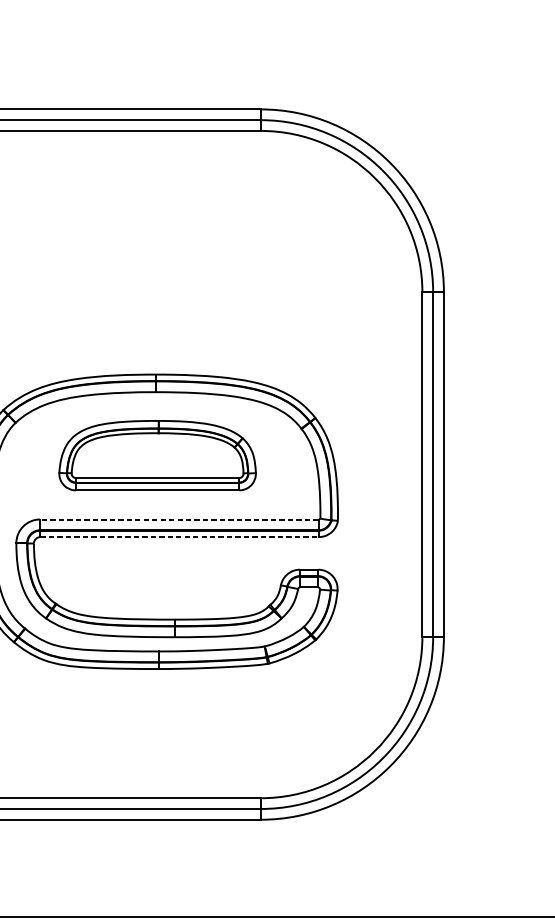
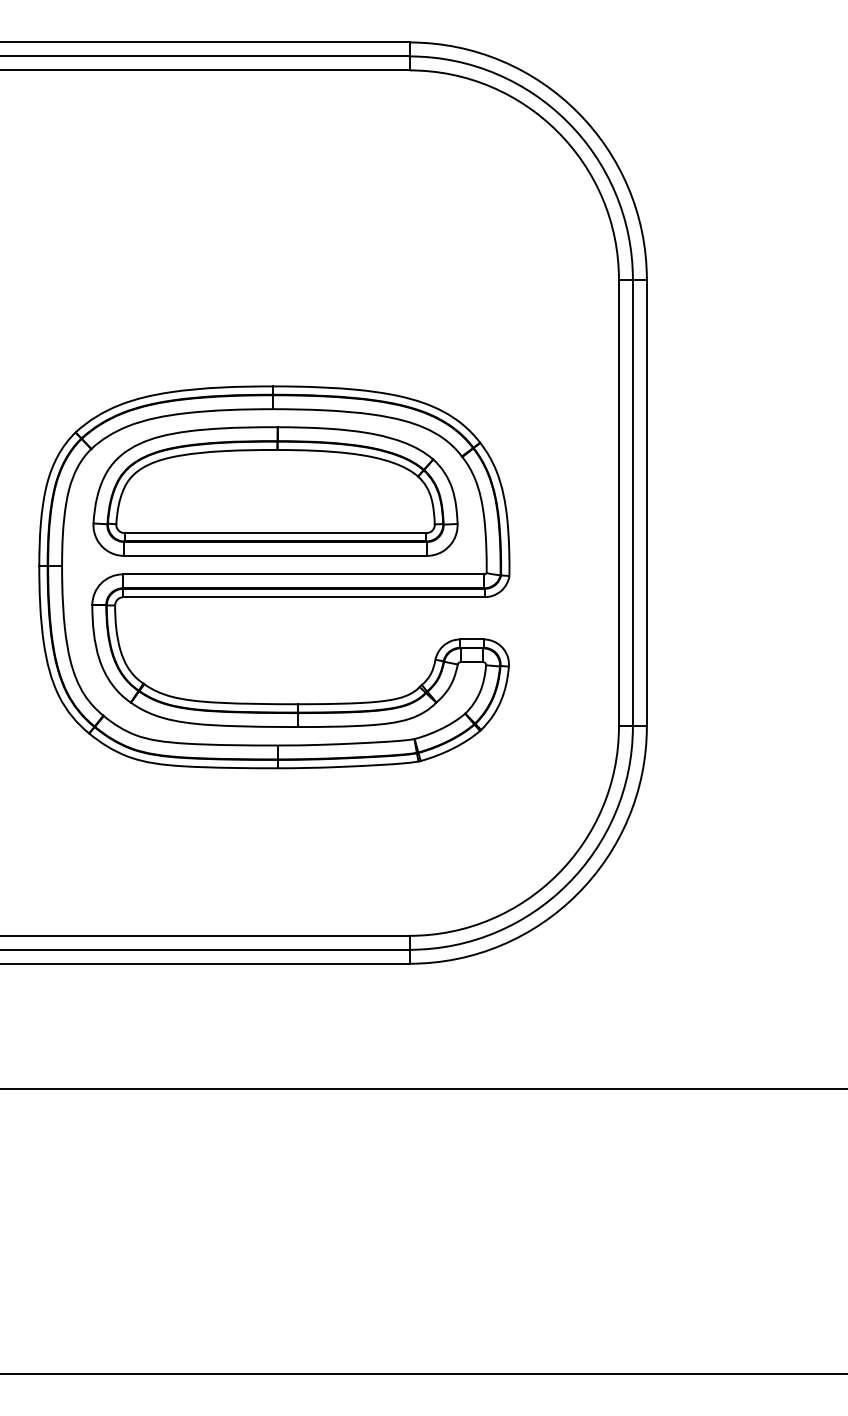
part: (157, 455) -> (275, 491), size x1.43
line: (179, 519) -> (303, 574), dashed -> solid
line: (179, 537) -> (304, 597), dashed -> solid

